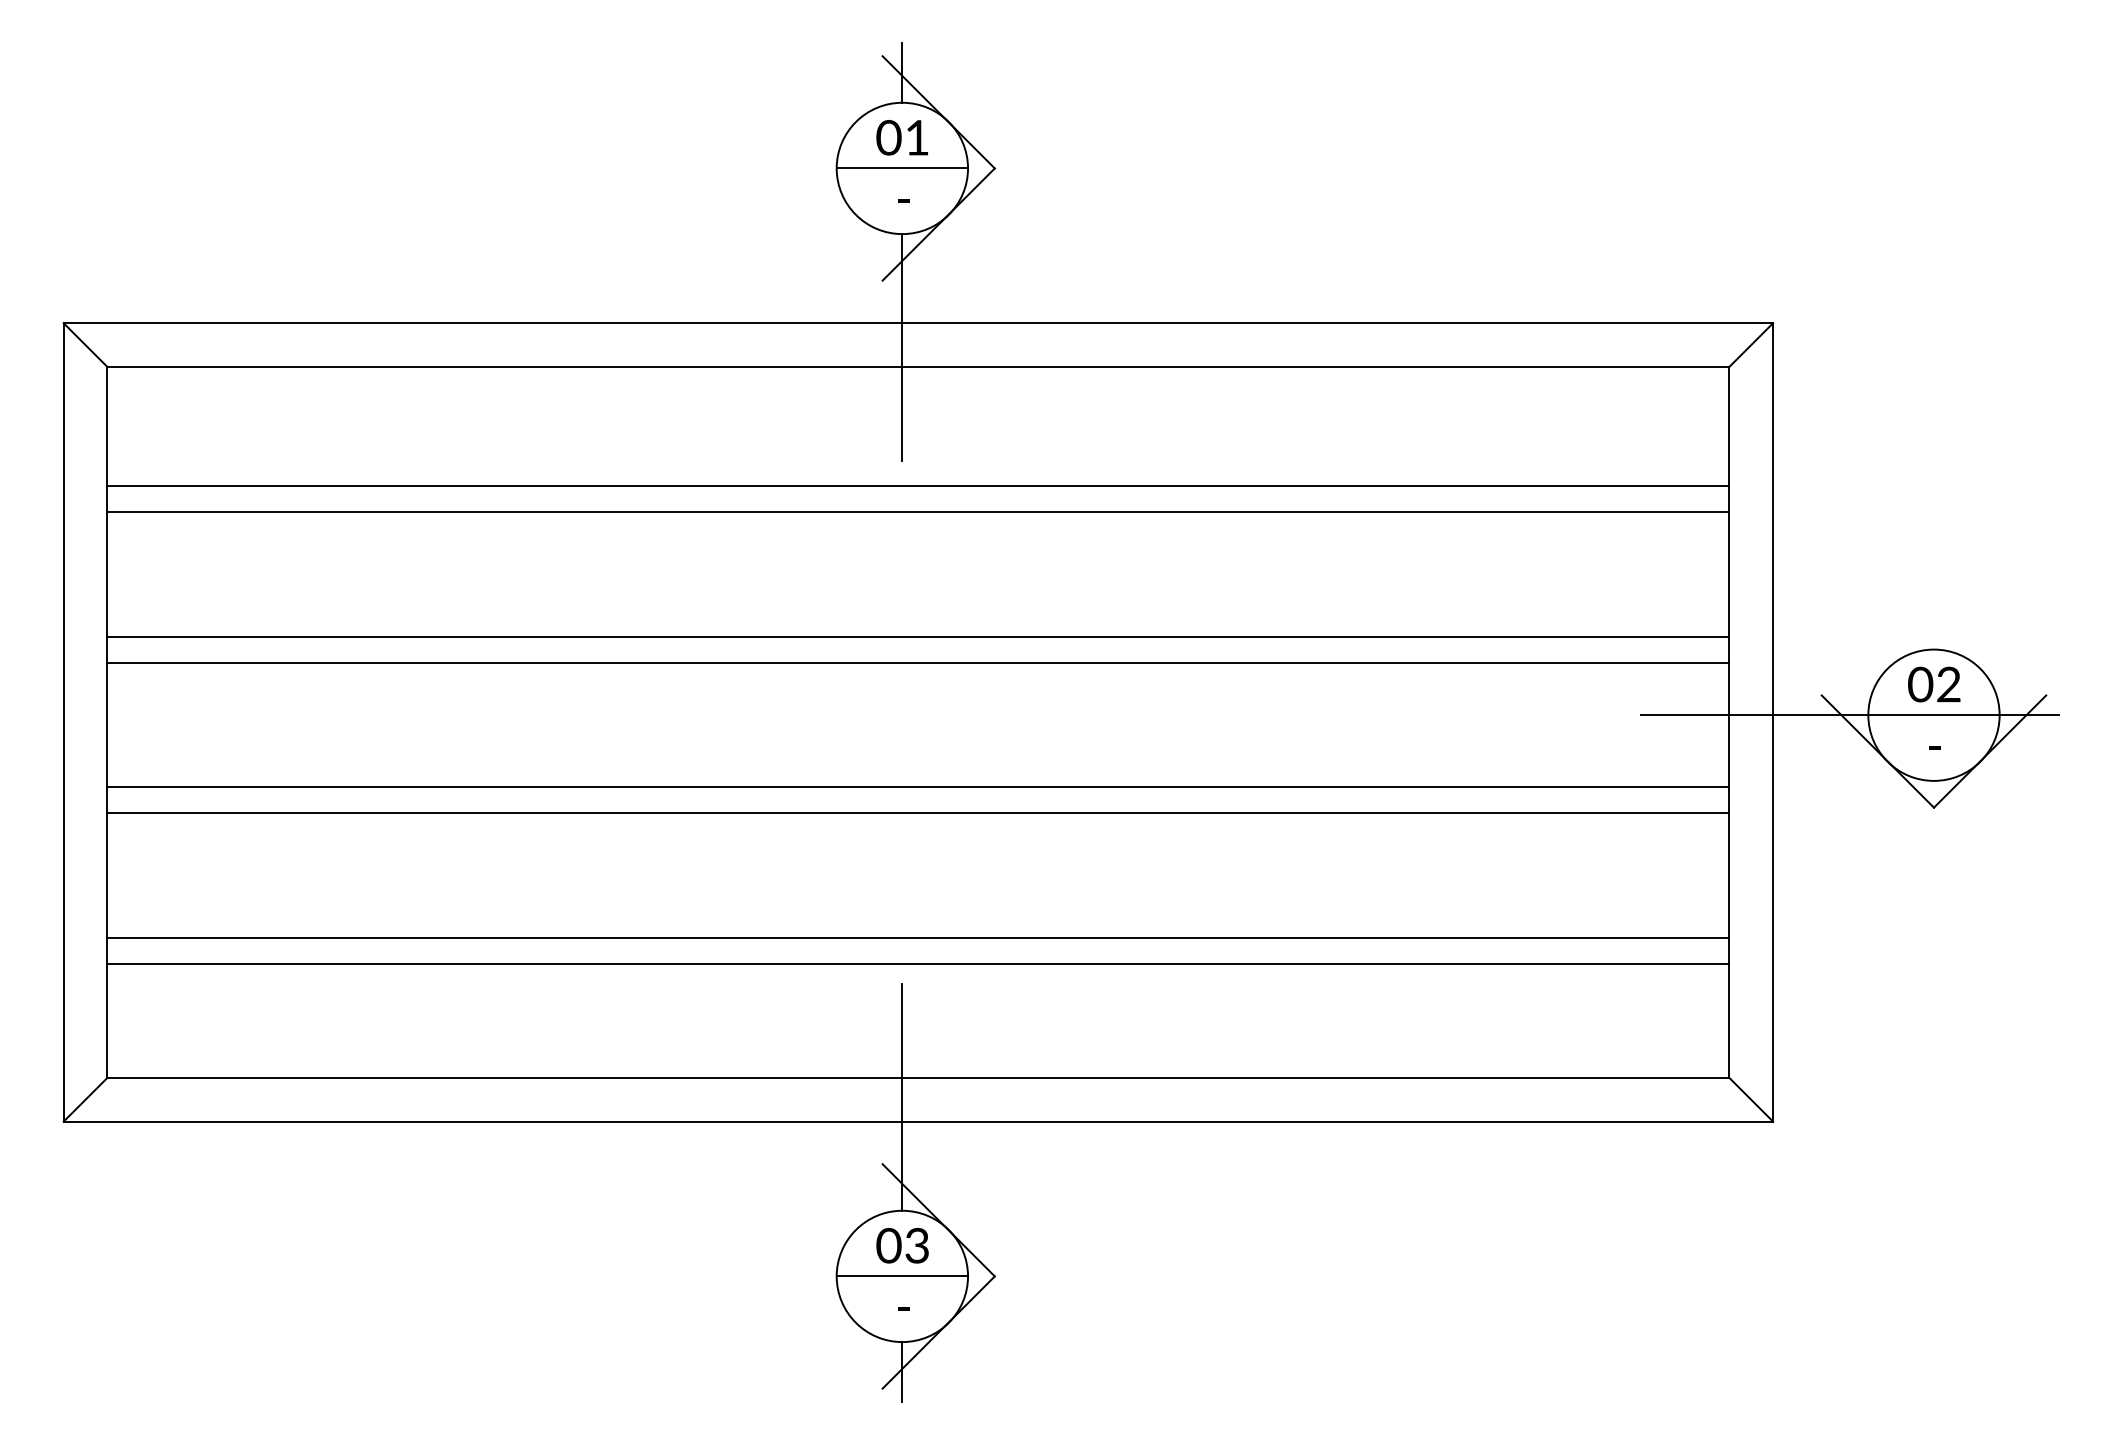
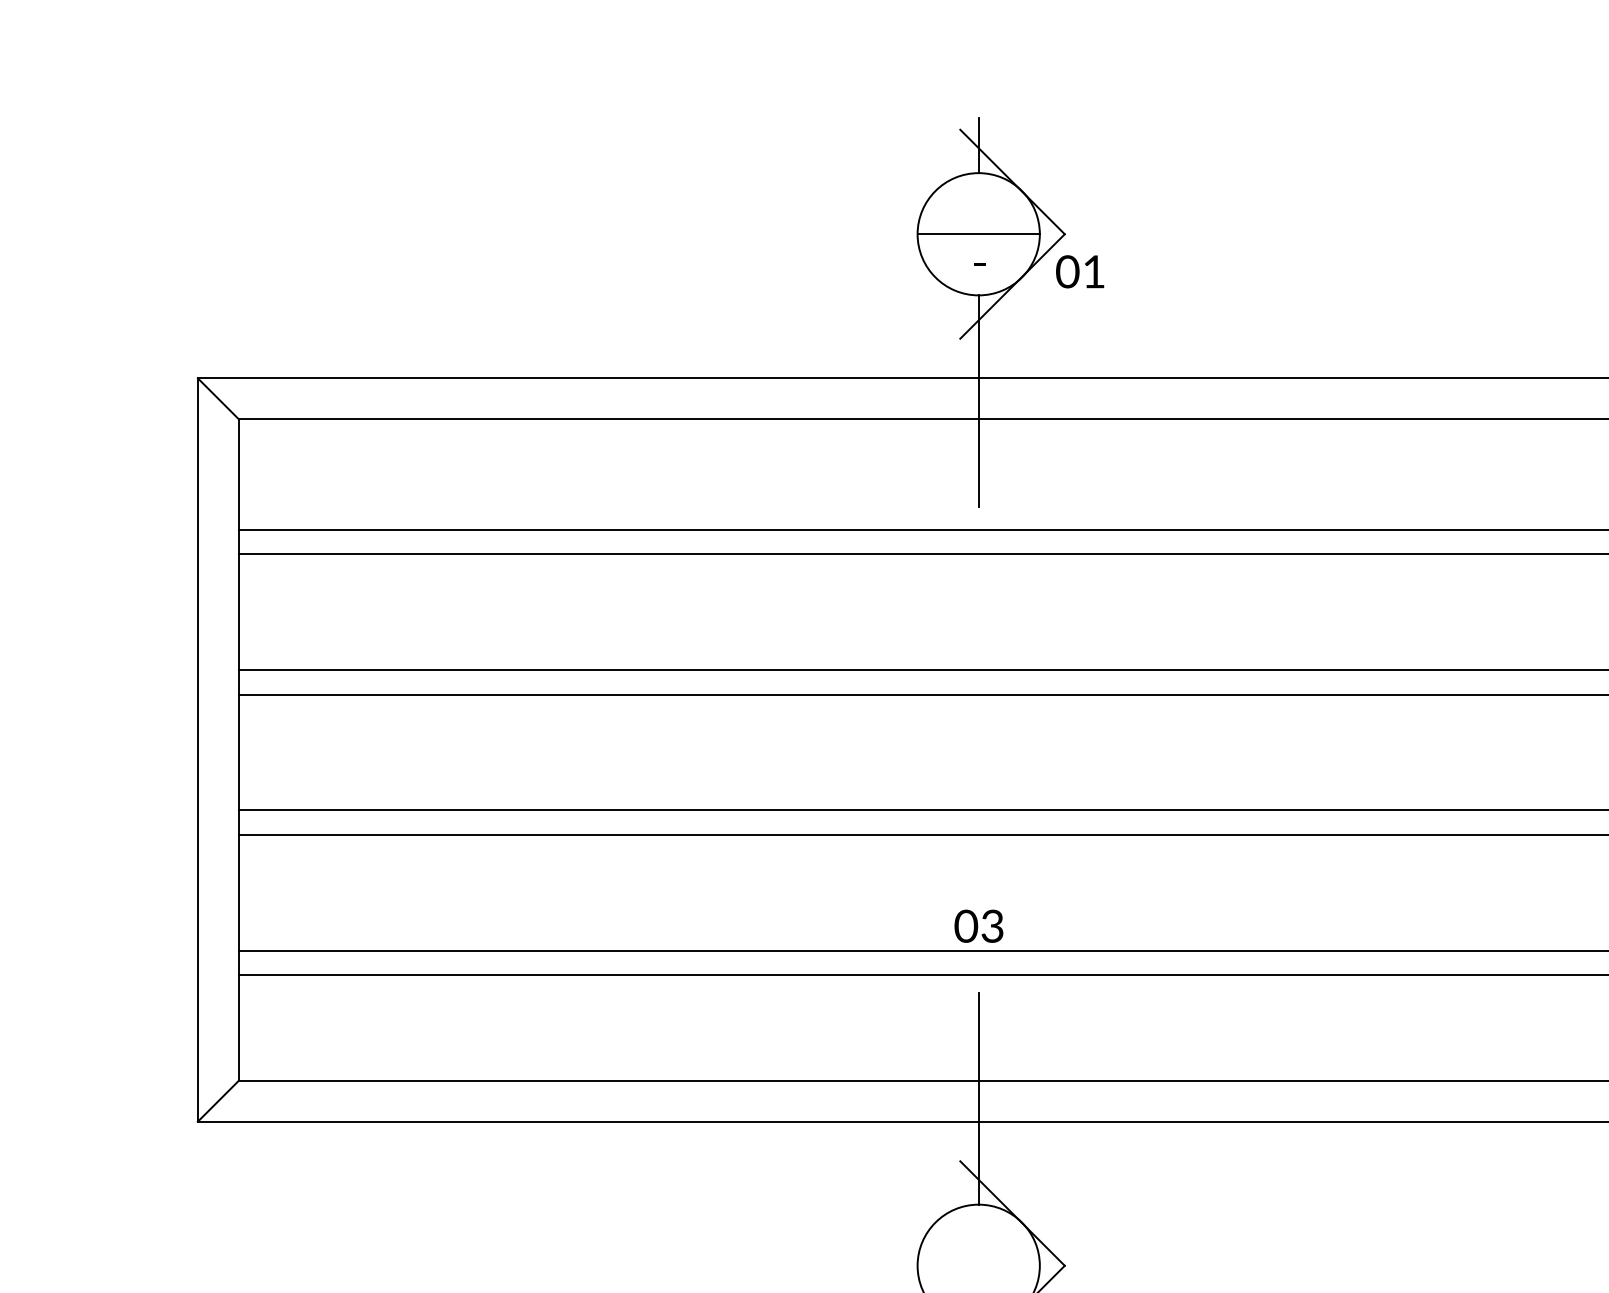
text: (901, 137) -> (1079, 271), moved
text: (902, 1245) -> (978, 926), moved
line: (902, 1276) -> (978, 1265), removed

